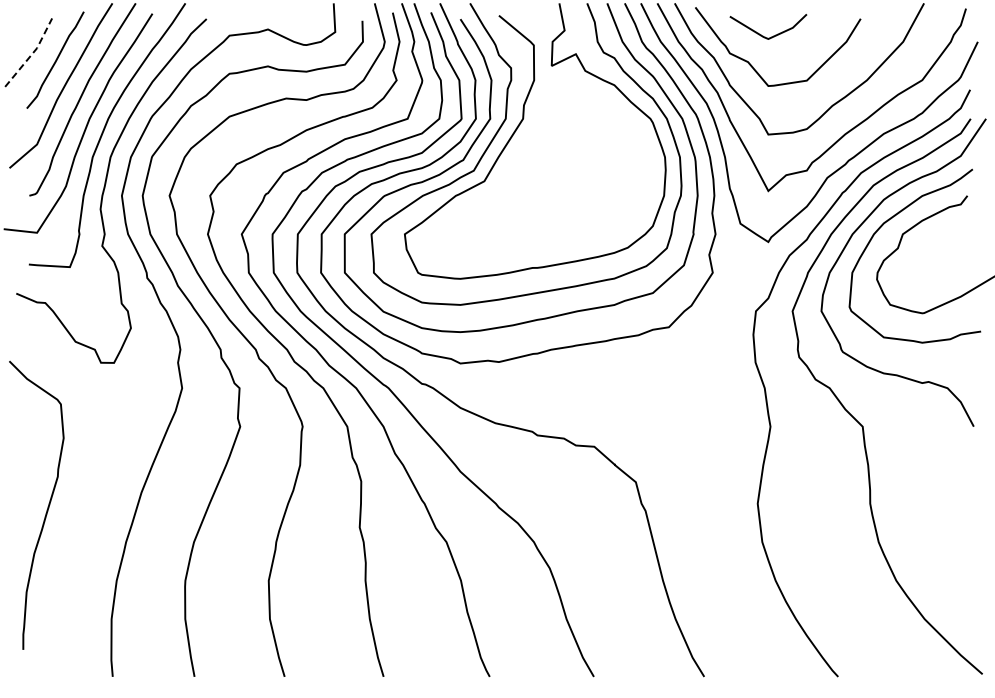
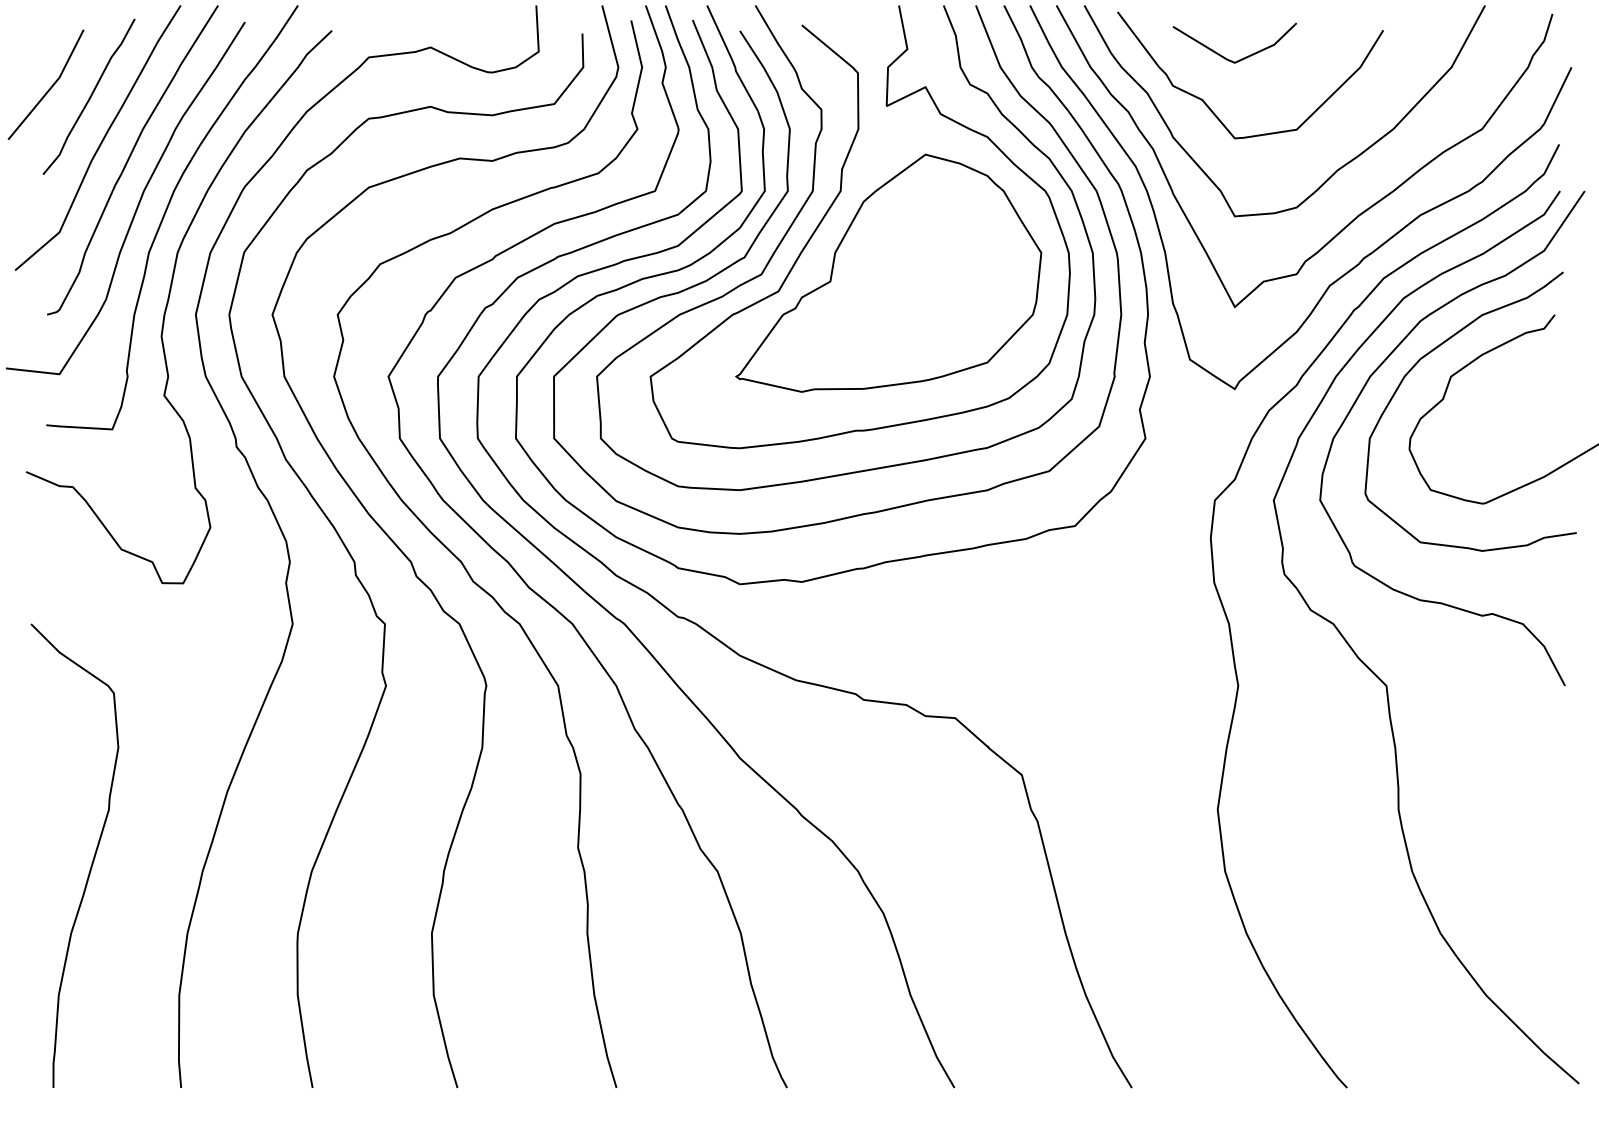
line: (32, 54) -> (52, 87), dashed -> solid
part: (552, 169) -> (887, 272), added
curve: (47, 506) -> (92, 857), moved

